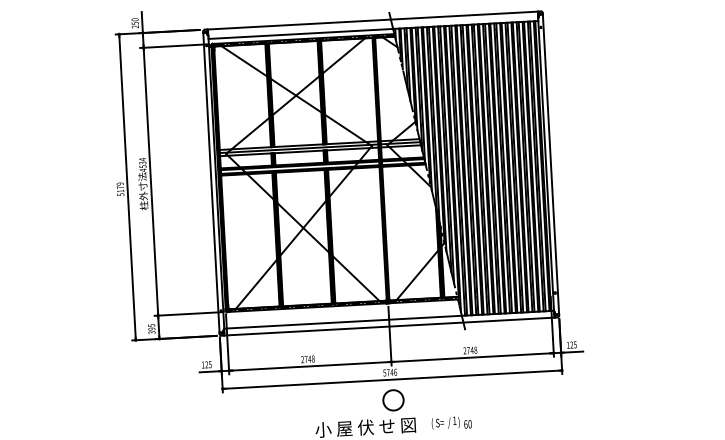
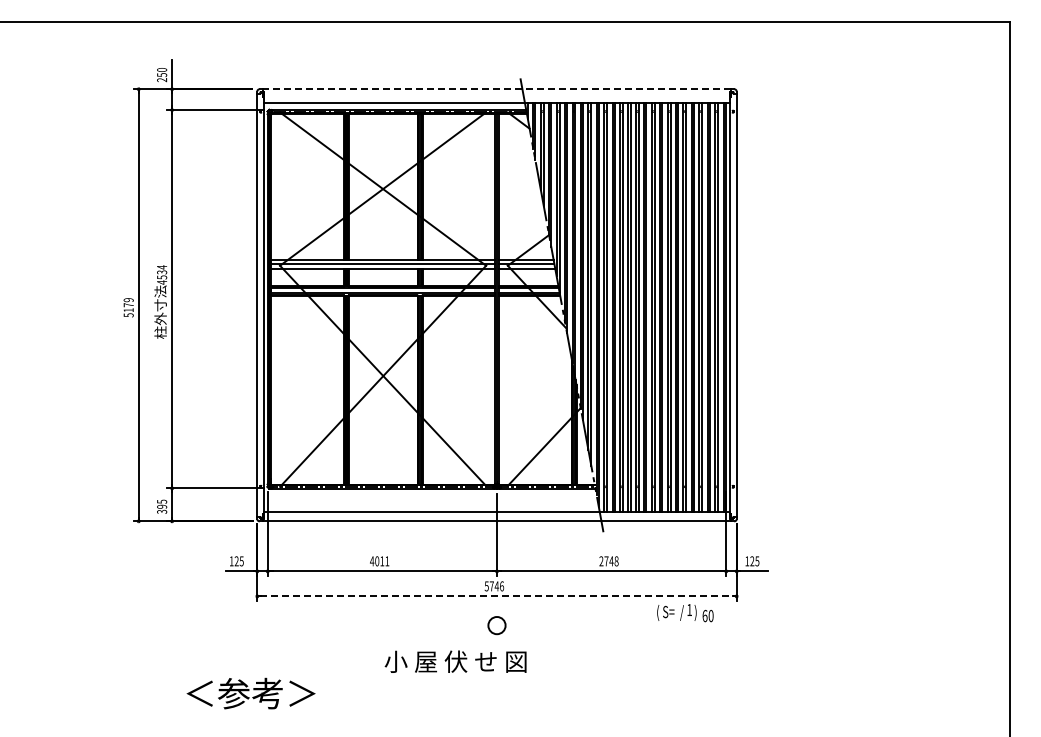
line: (373, 20) -> (497, 89), solid -> dashed
text: (307, 359) -> (379, 561), 2748 -> 4011
line: (392, 379) -> (497, 596), solid -> dashed
circle: (393, 400) -> (496, 625), size x0.6
text: (451, 423) -> (685, 613), moved

